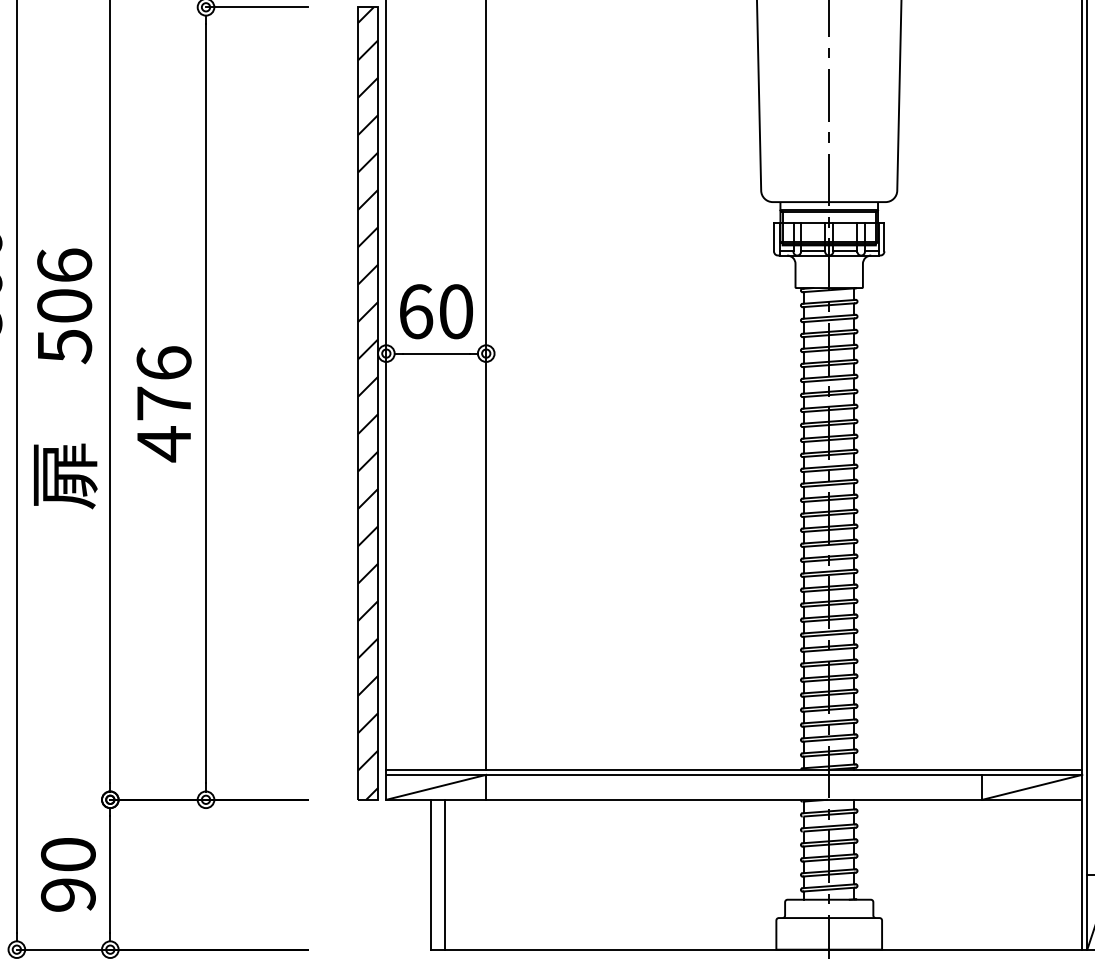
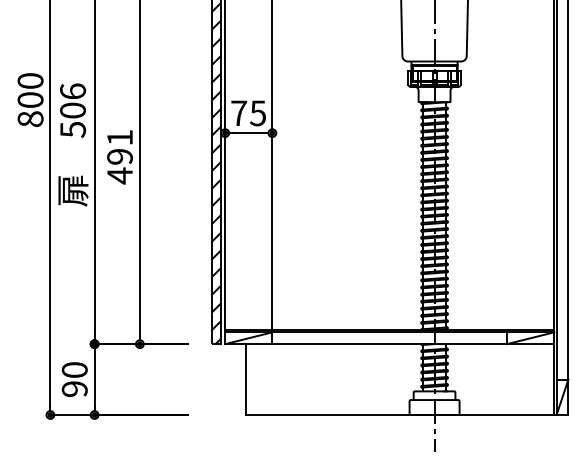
text: (435, 312) -> (248, 113), 60 -> 75
text: (165, 381) -> (120, 146), 476 -> 491
line: (444, 874) -> (252, 379), removed

